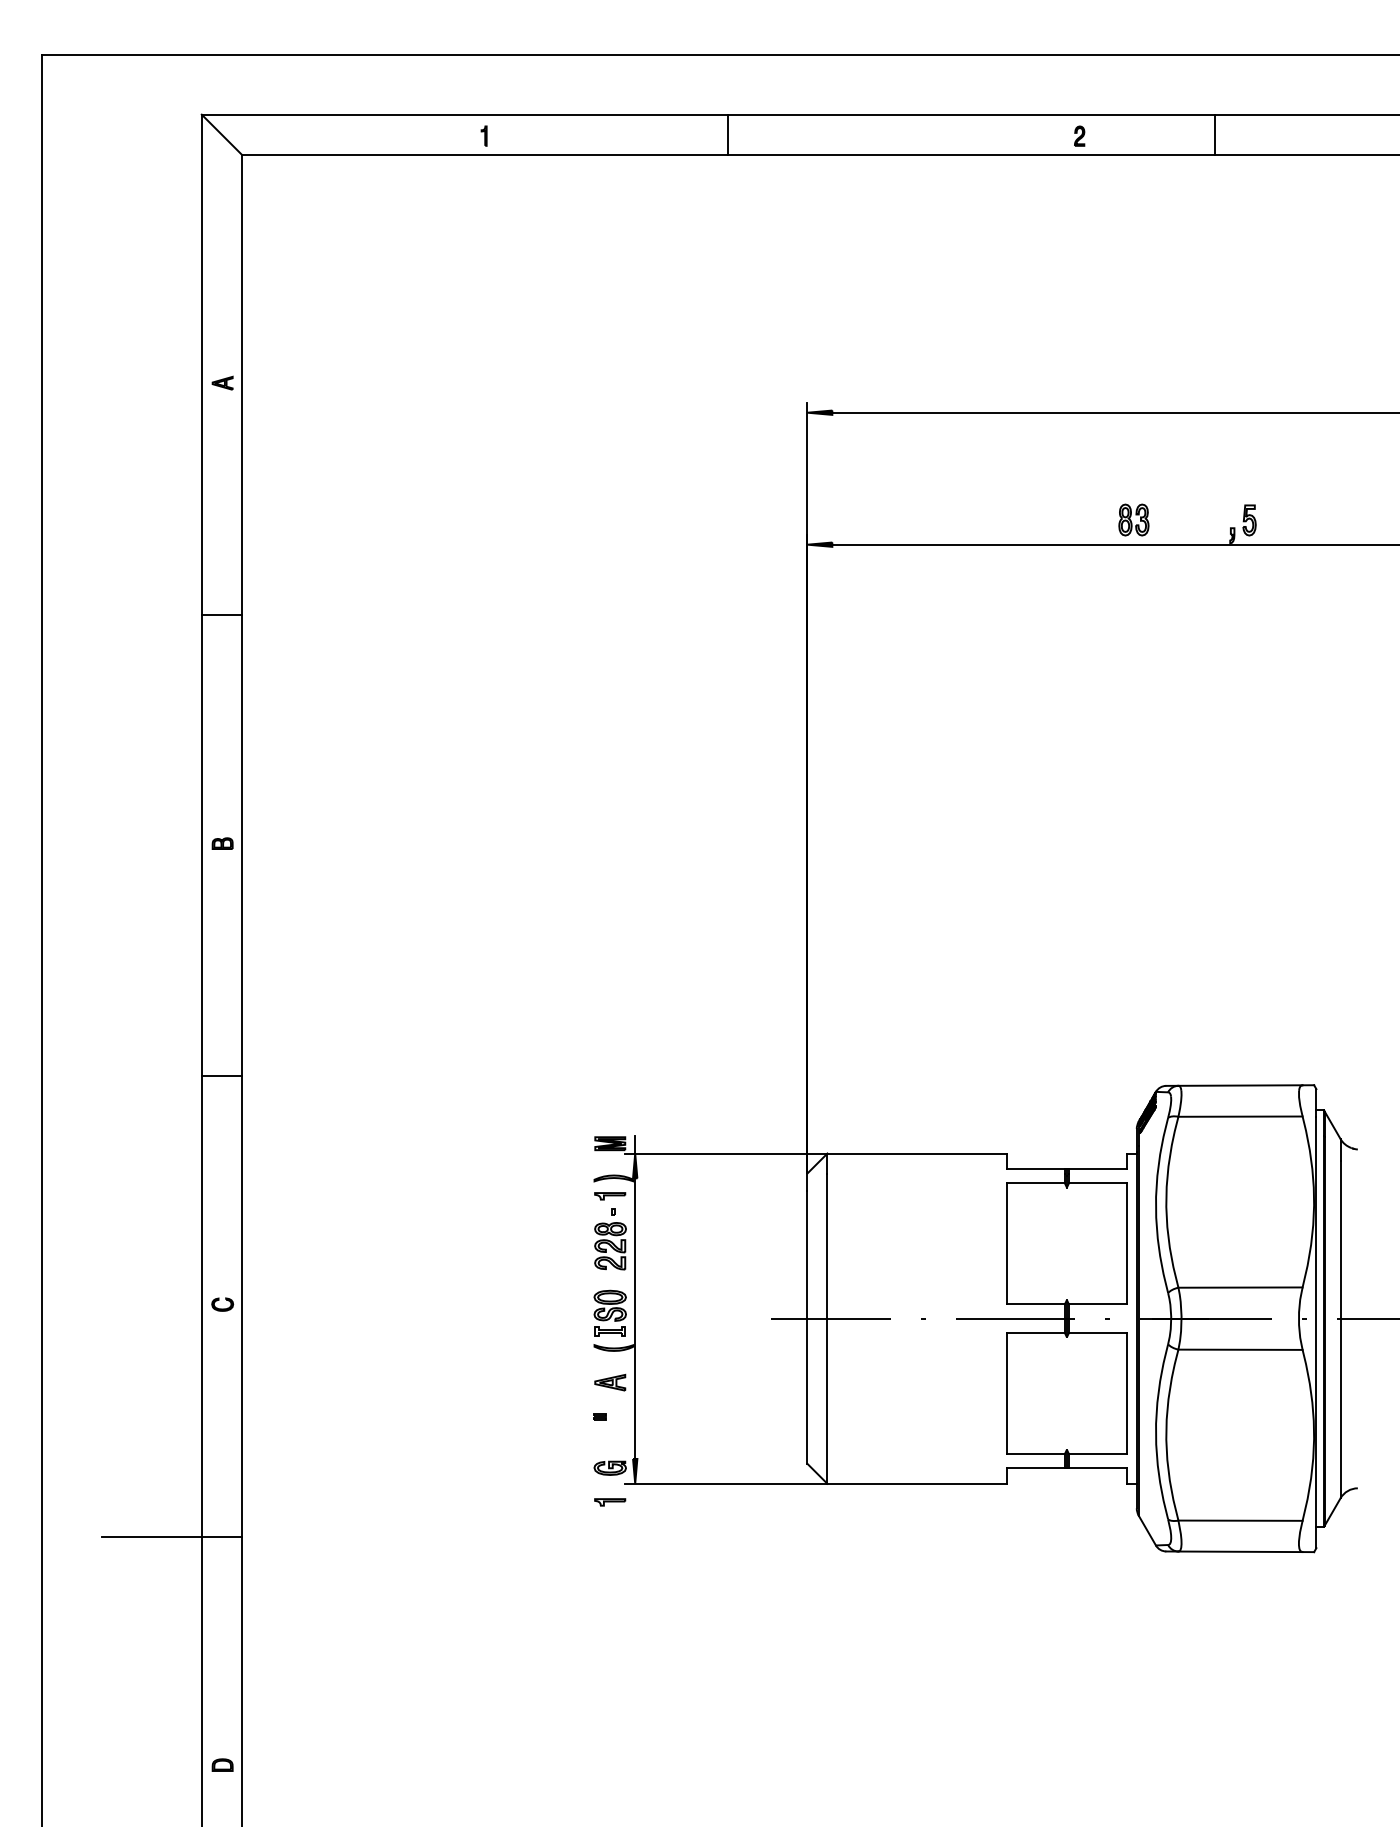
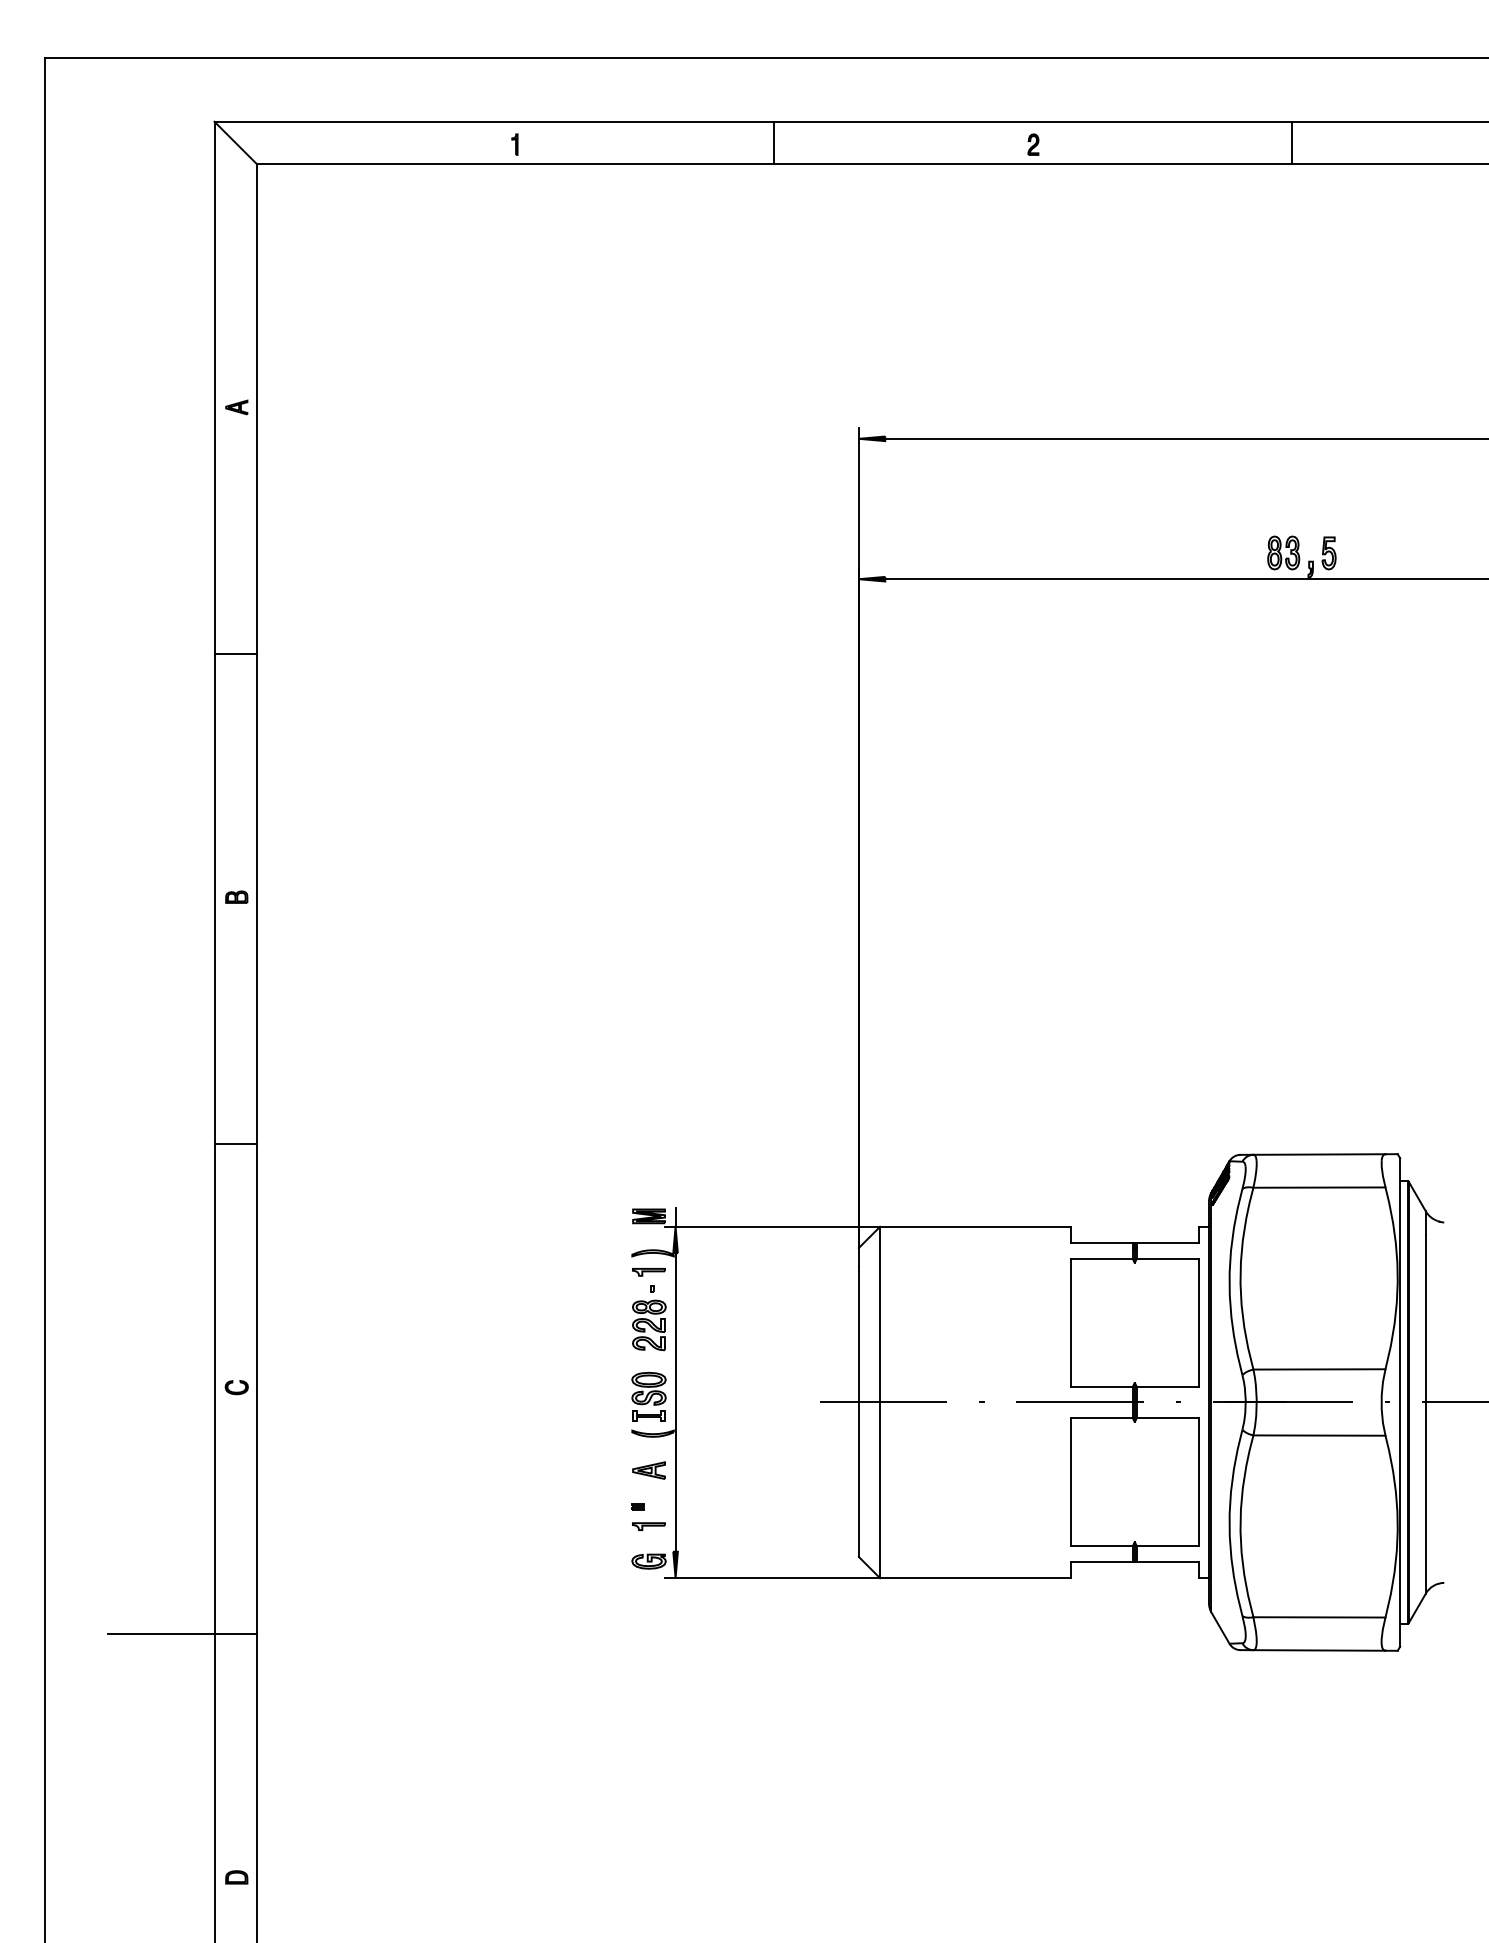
part: (1079, 135) -> (1033, 143), moved
part: (1133, 519) -> (1283, 552), moved
part: (610, 1502) -> (649, 1526), moved

